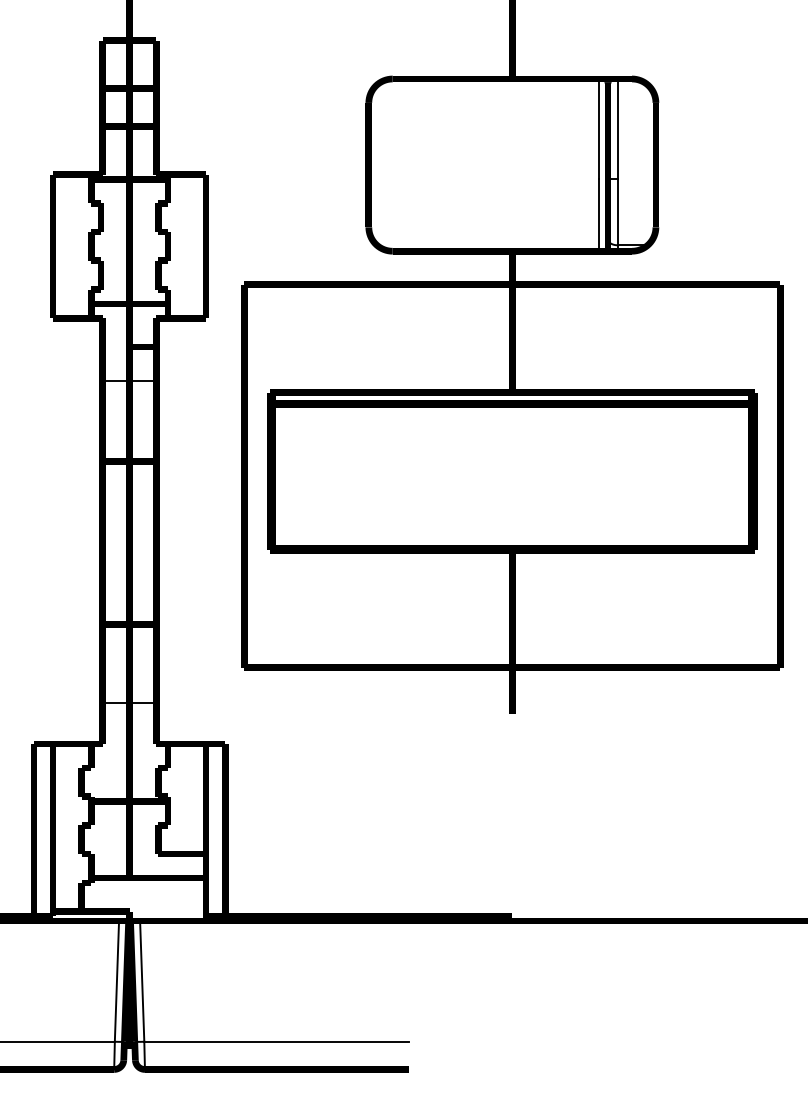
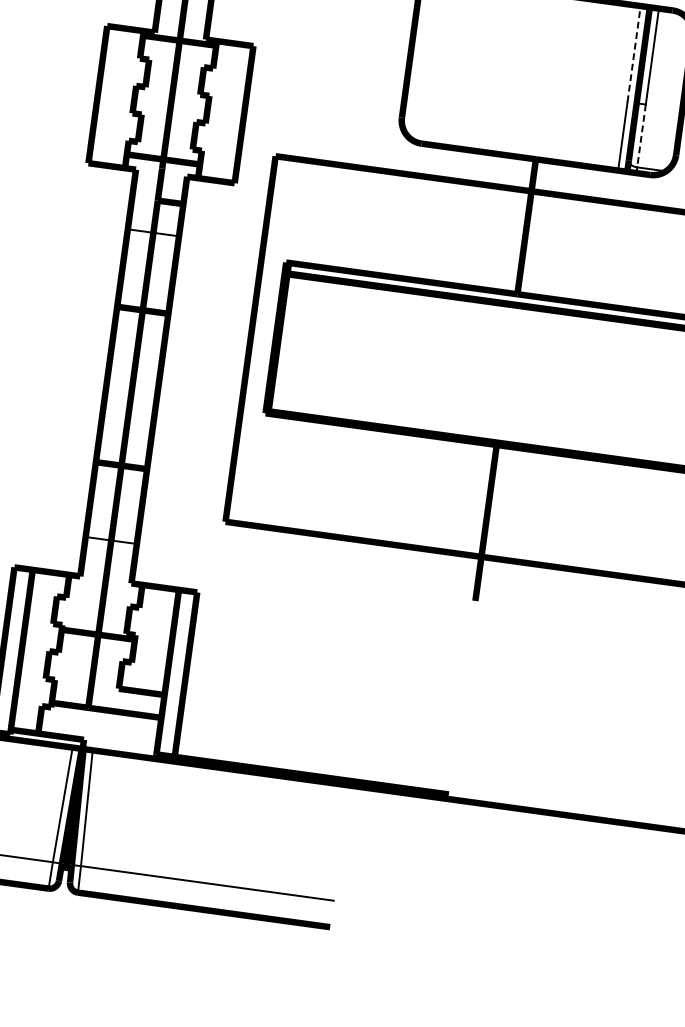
line: (598, 128) -> (634, 53), solid -> dashed
line: (617, 212) -> (641, 136), solid -> dashed

